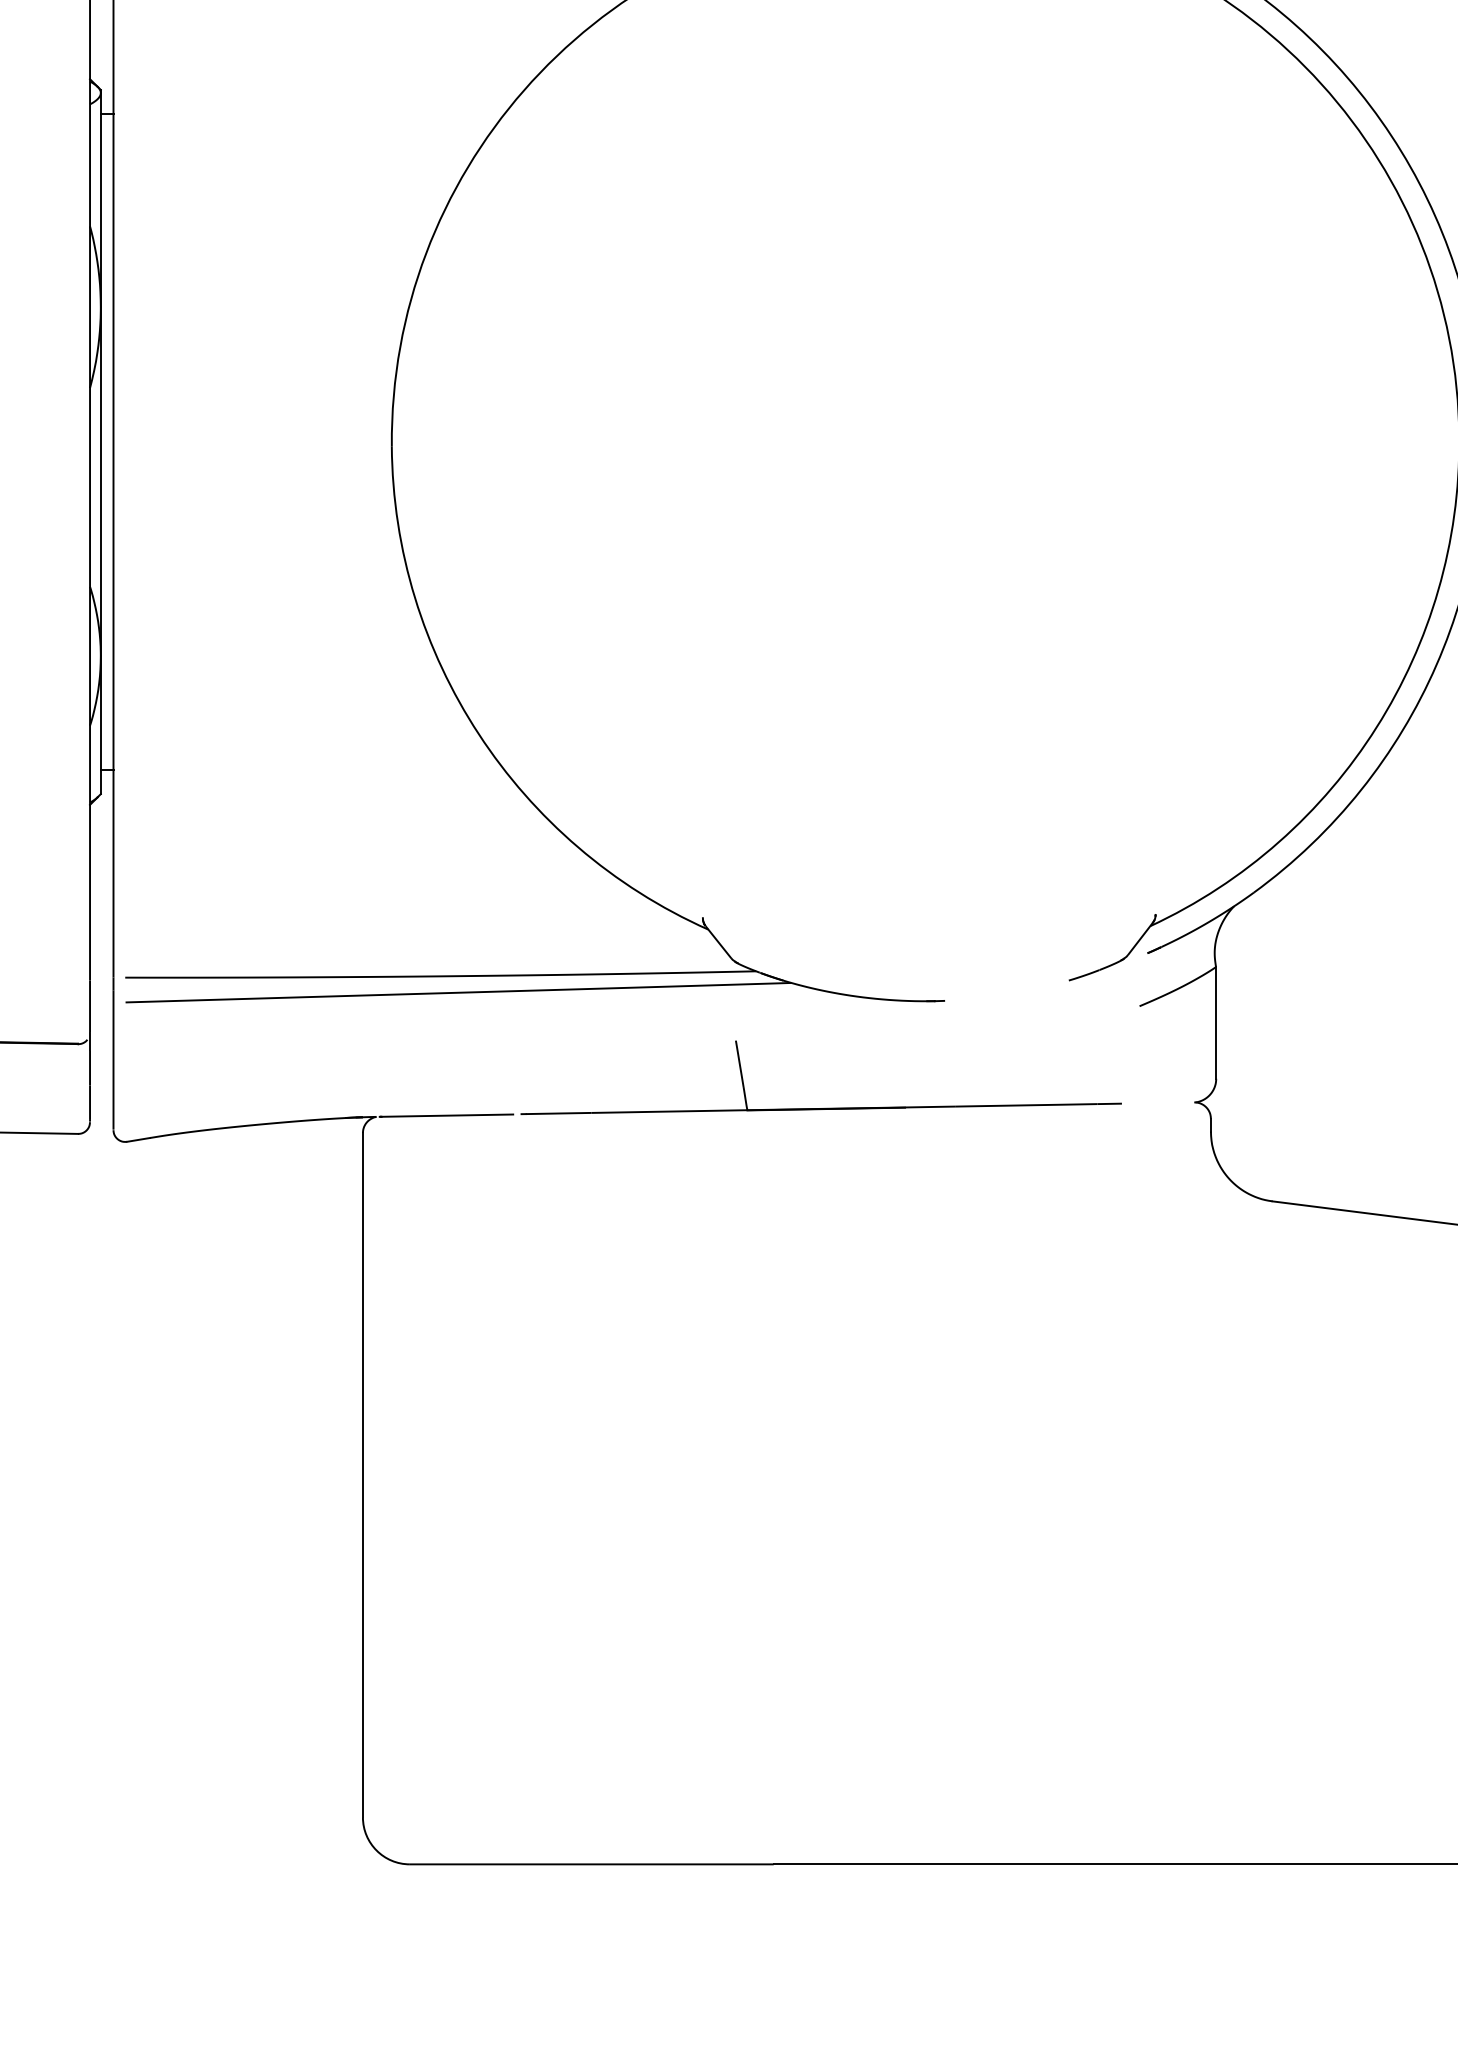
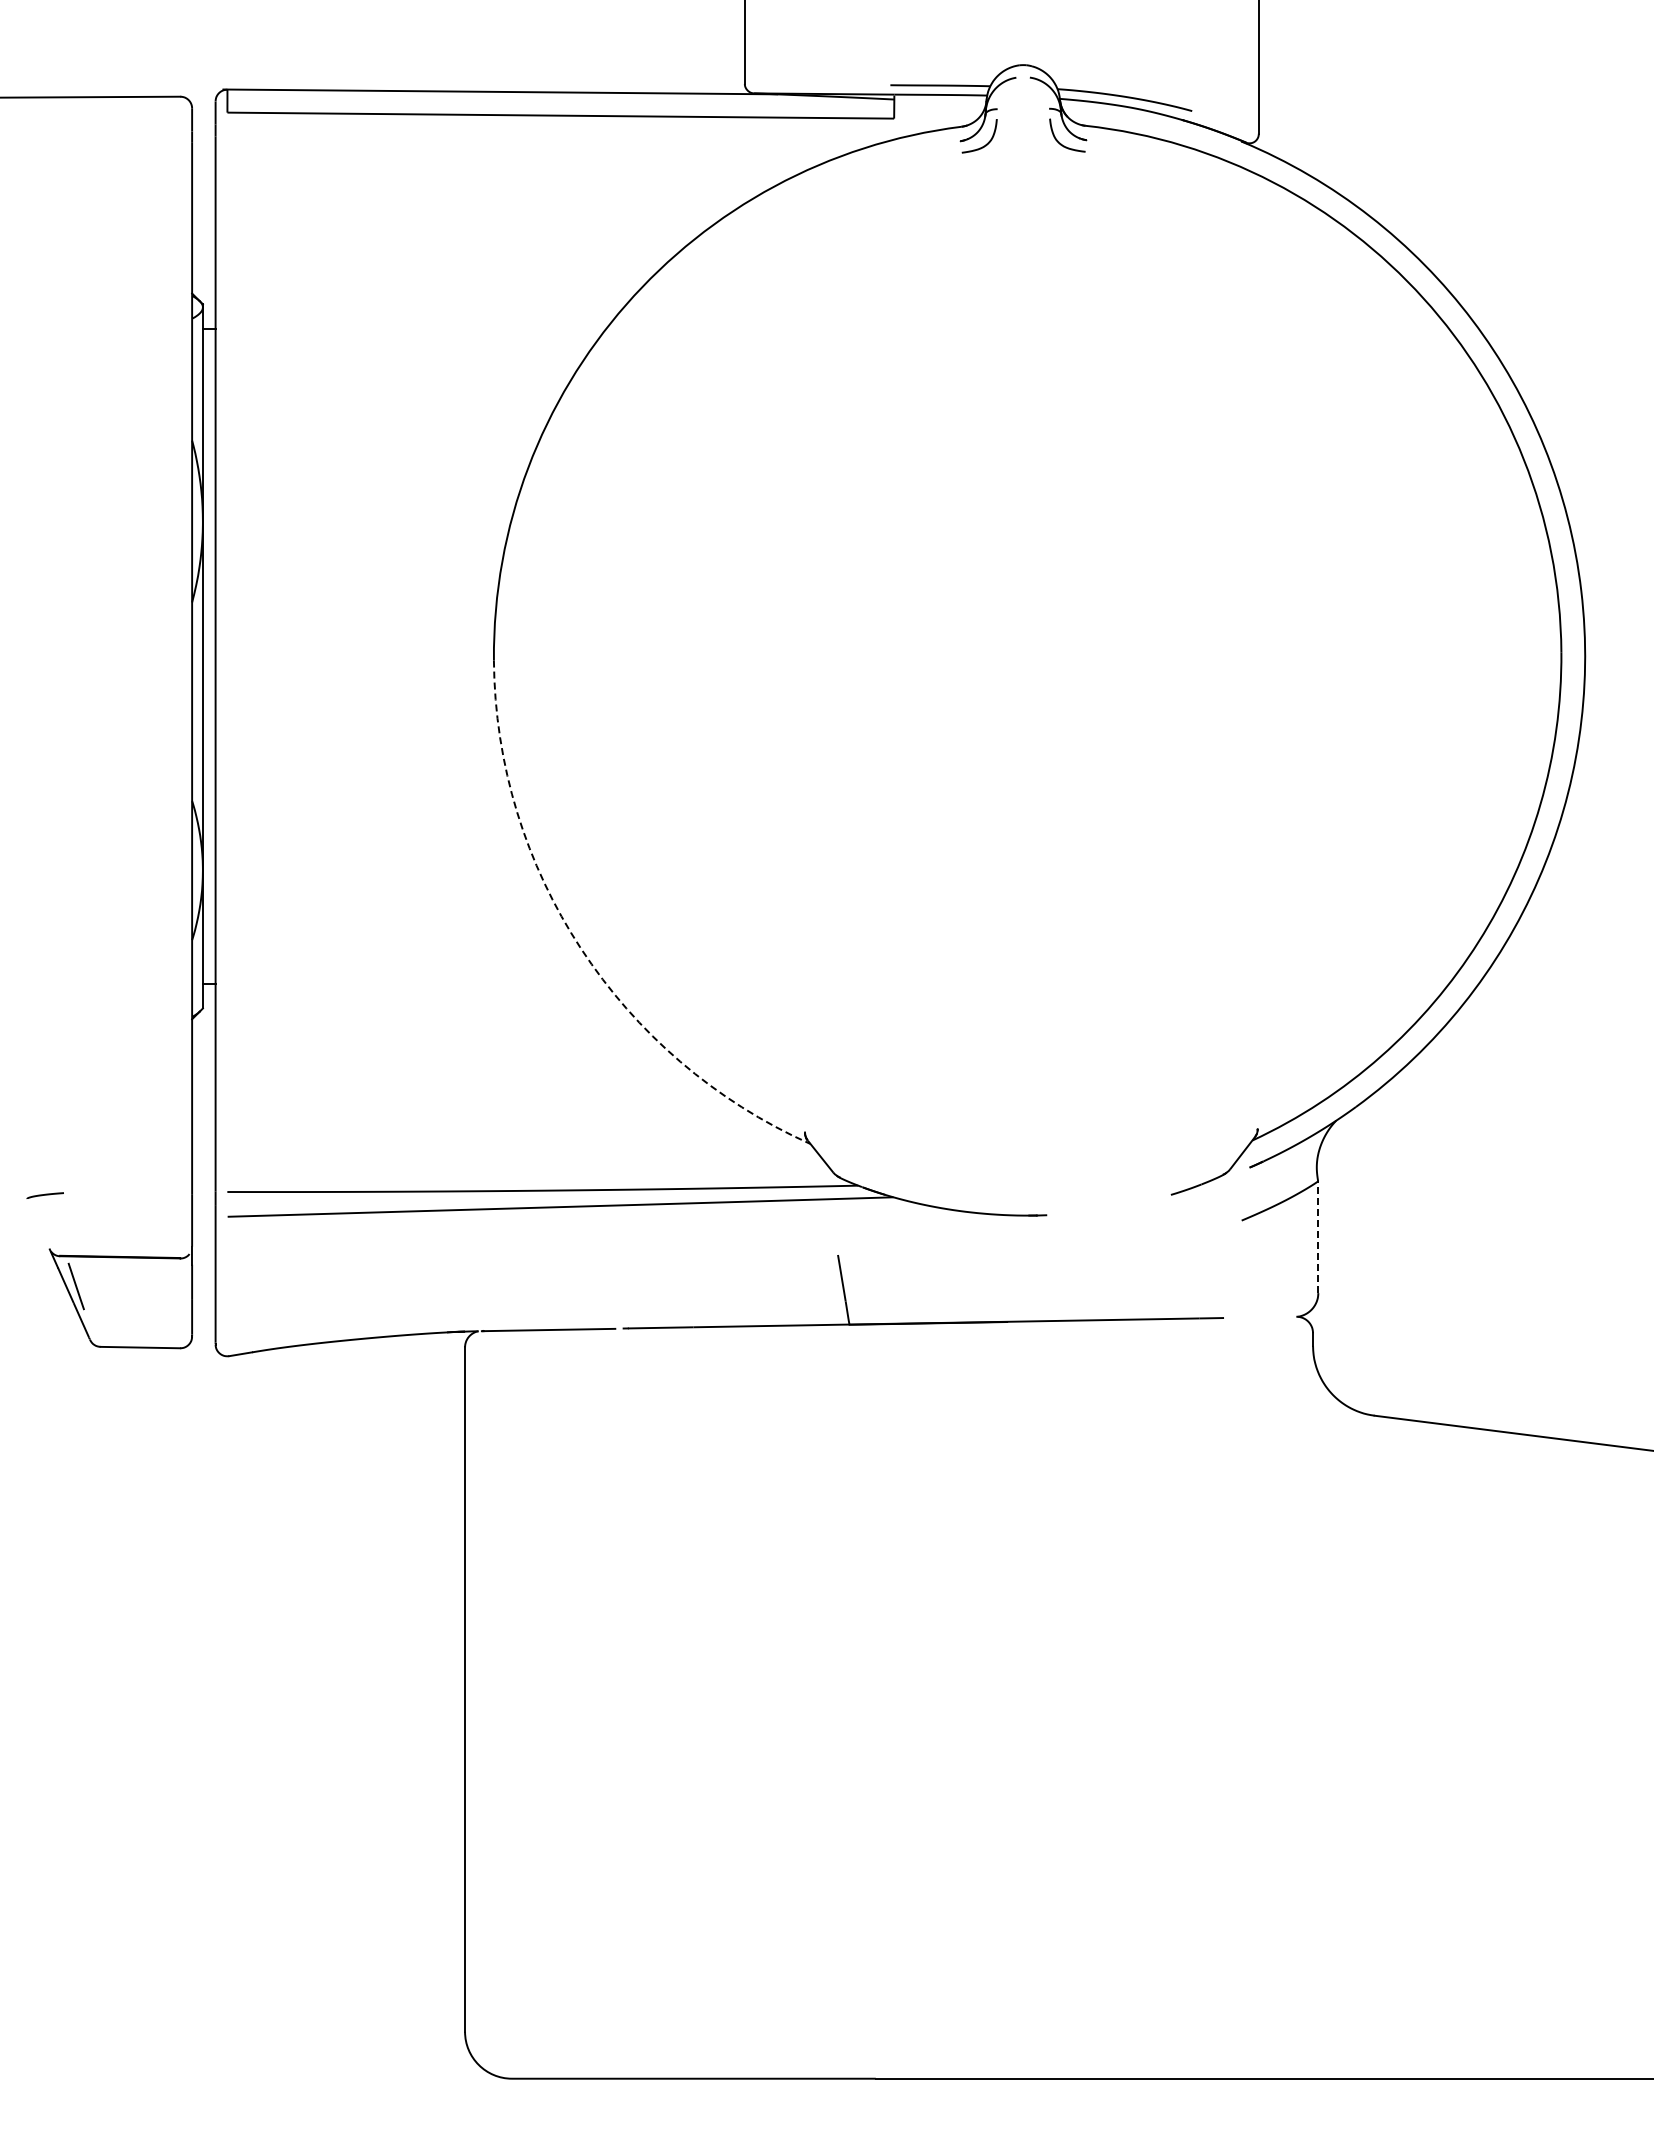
arc: (479, 734) -> (581, 948), solid -> dashed
line: (1216, 1023) -> (1318, 1237), solid -> dashed

